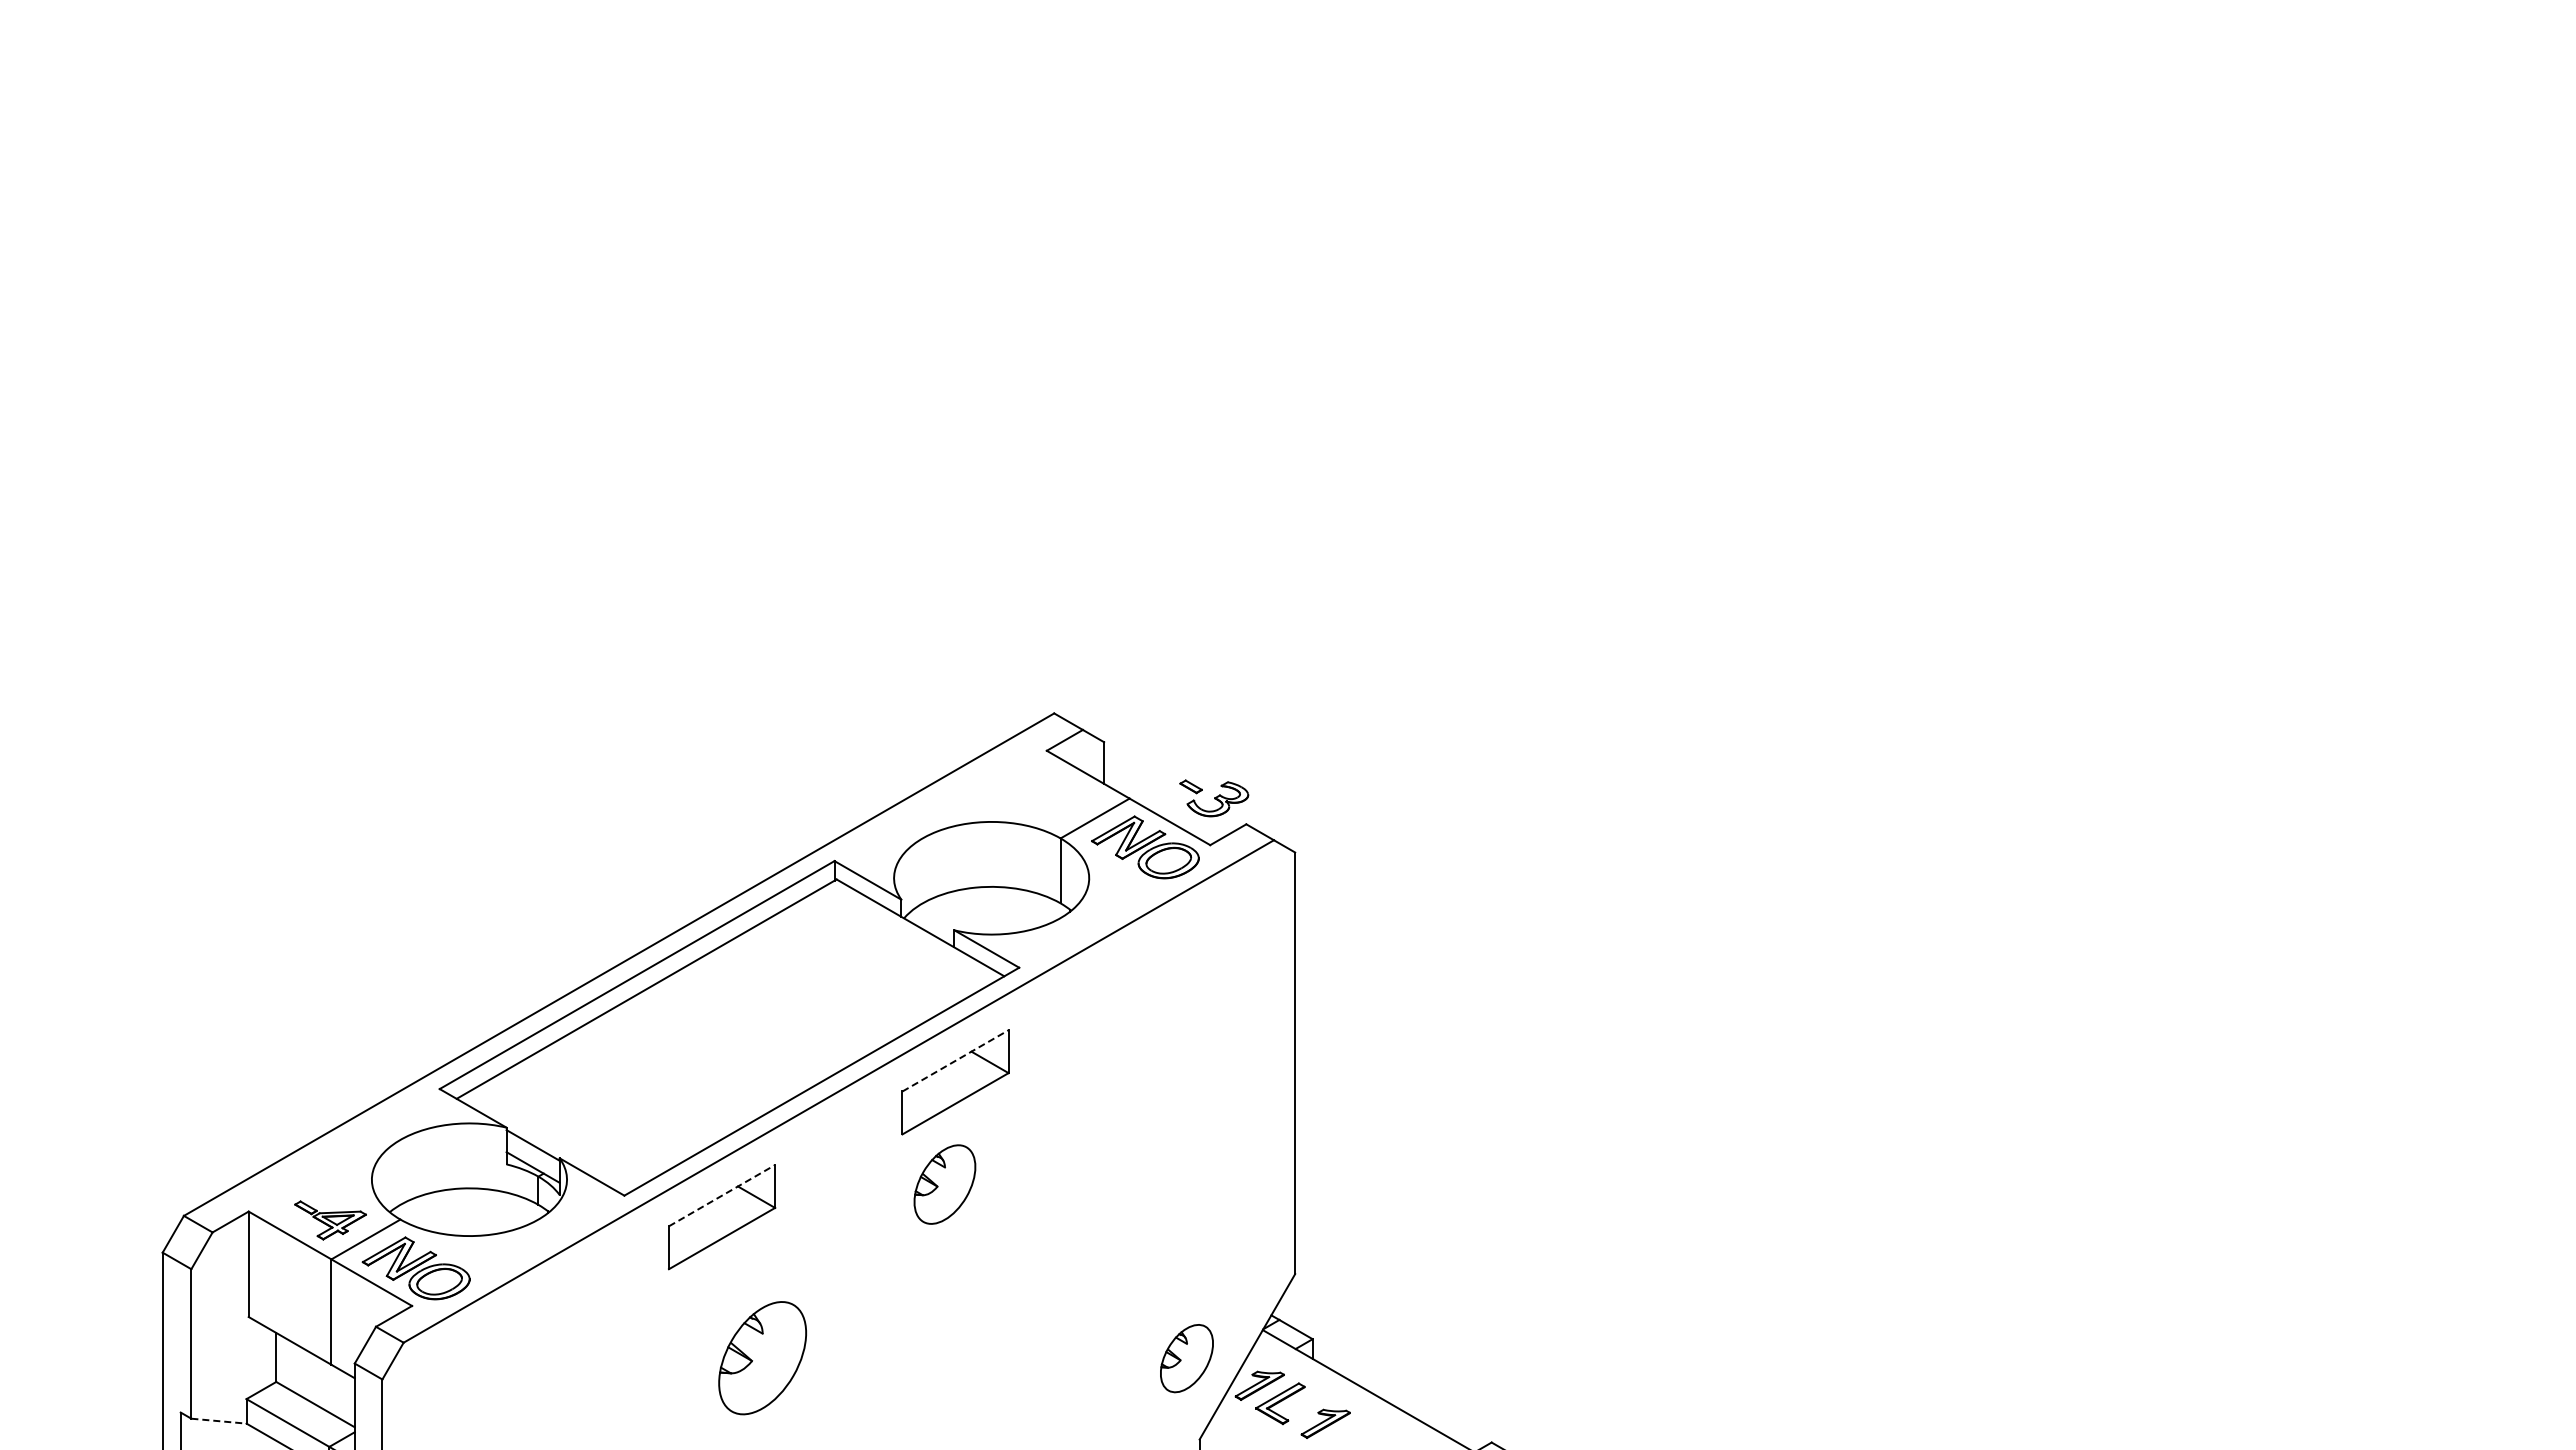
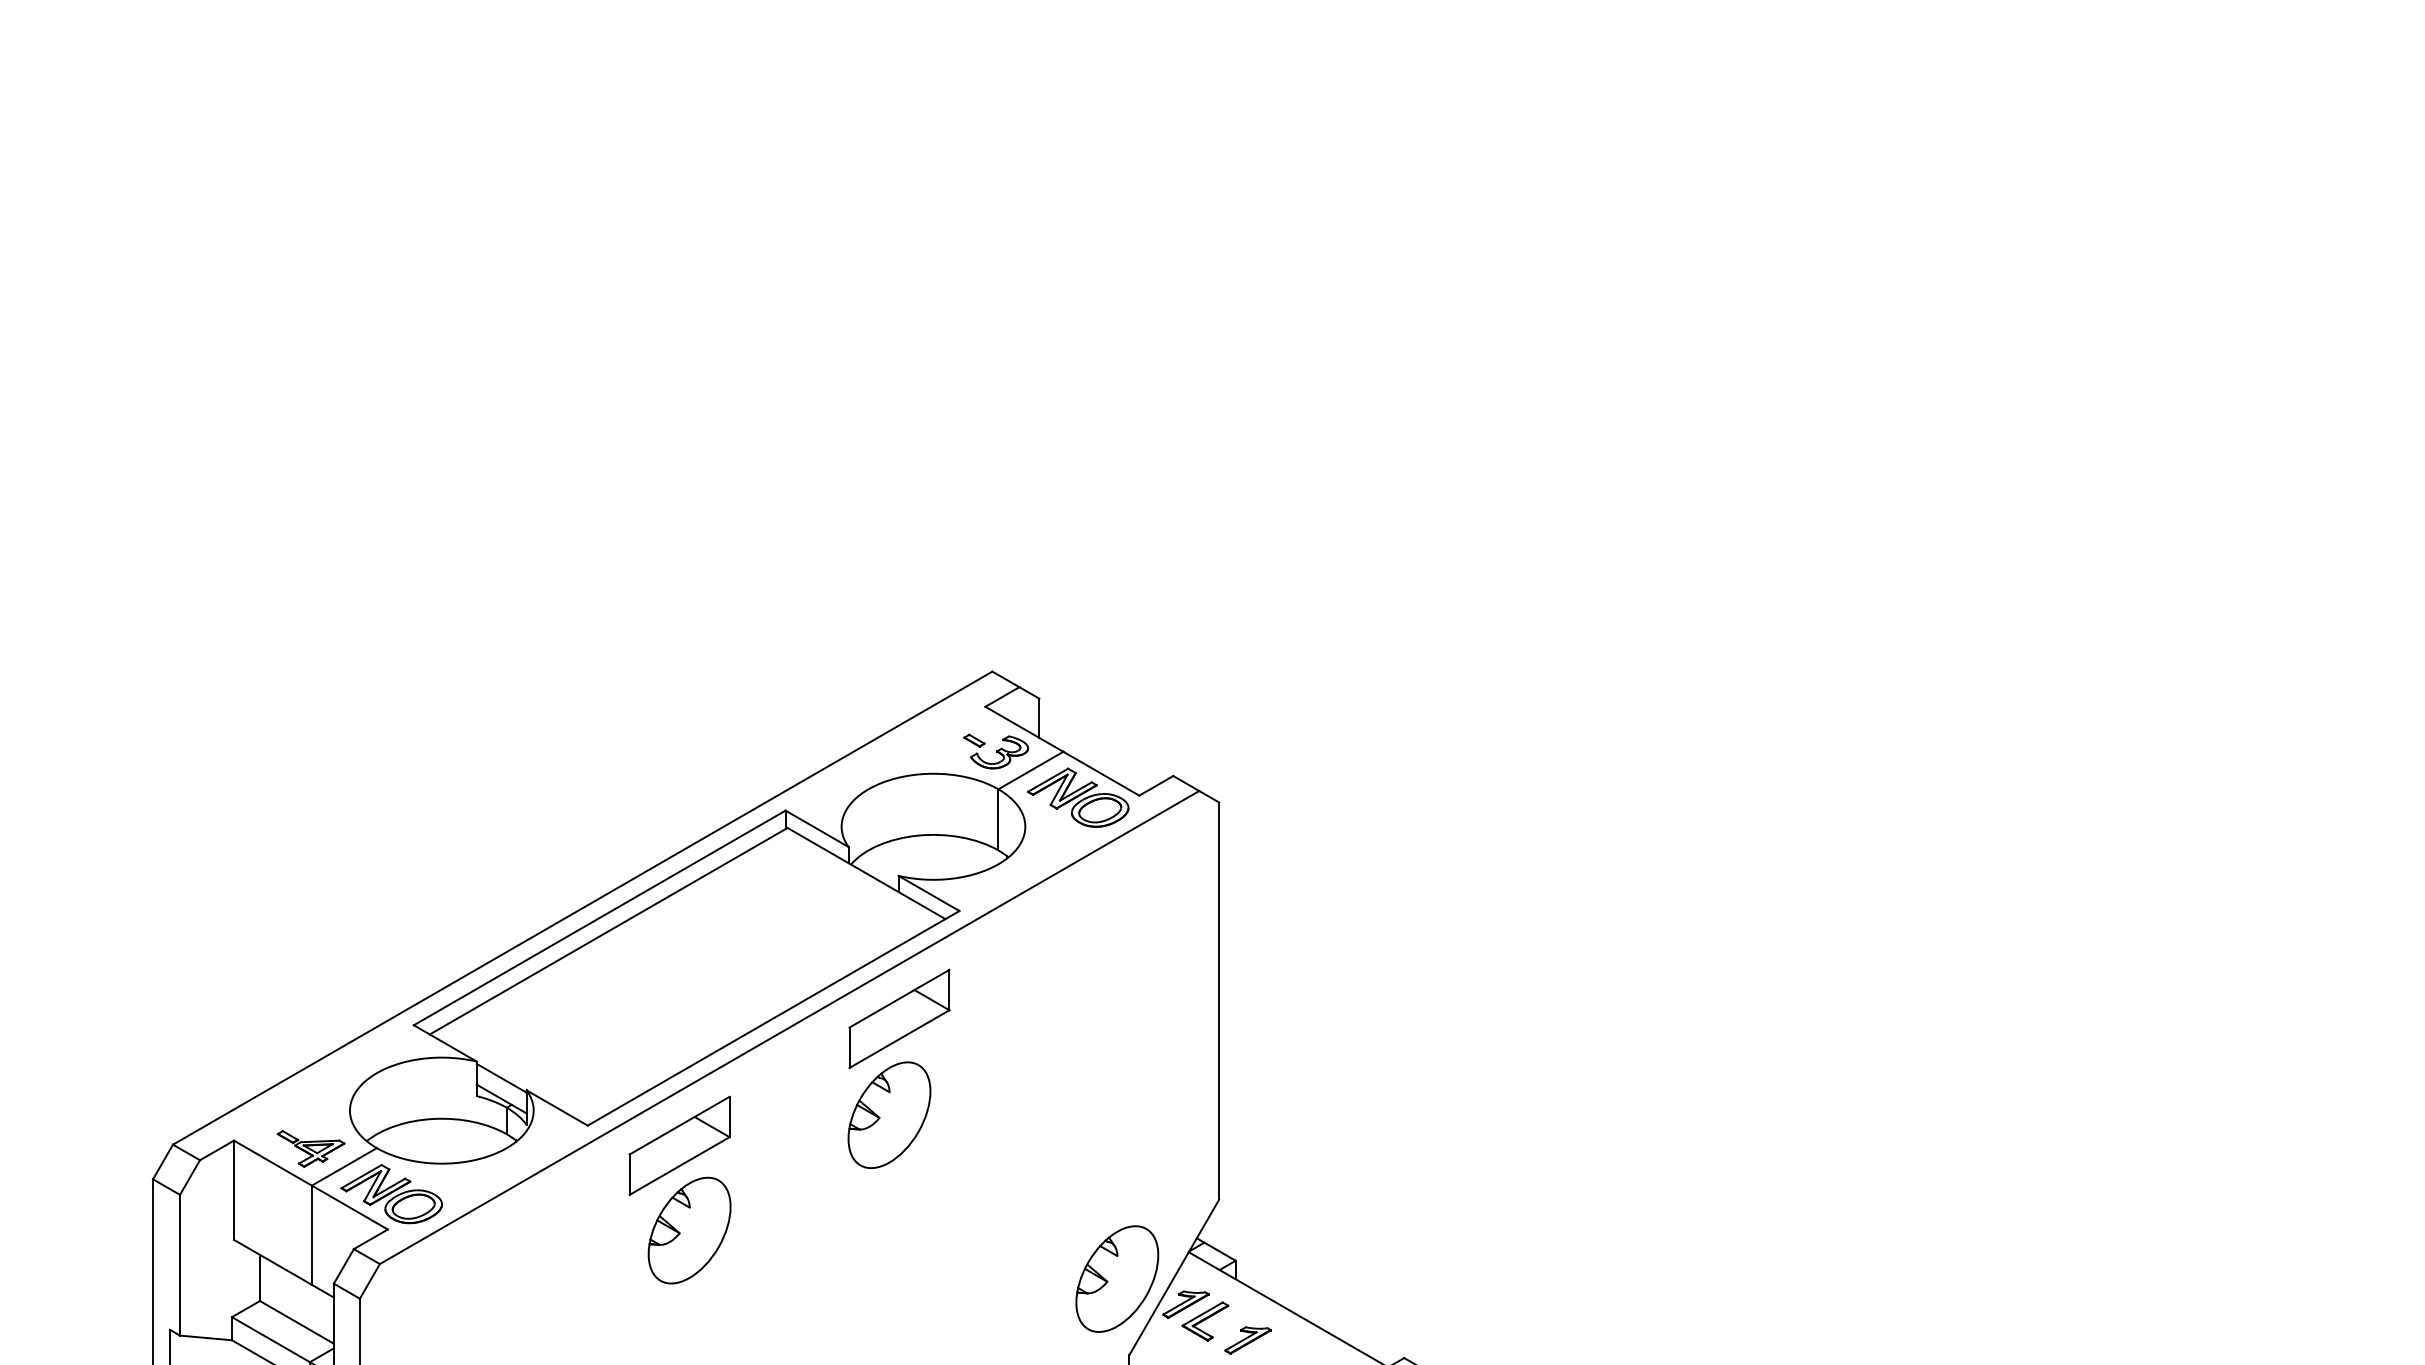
part: (1214, 798) -> (996, 751), moved
line: (955, 1060) -> (899, 998), dashed -> solid
part: (944, 1184) -> (889, 1115), size x1.43
line: (722, 1195) -> (680, 1125), dashed -> solid
part: (762, 1358) -> (689, 1230), moved
part: (1186, 1358) -> (1116, 1278), size x1.67
line: (218, 1421) -> (205, 1338), dashed -> solid

